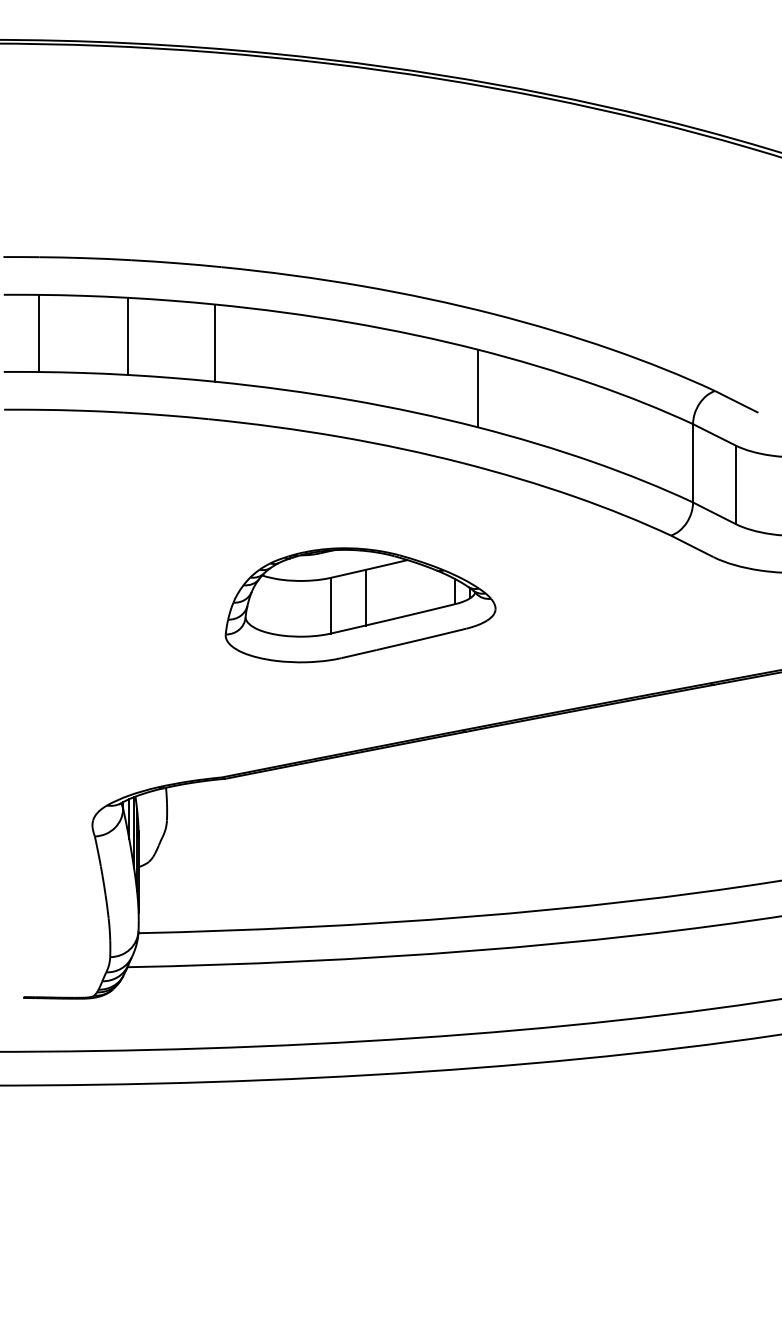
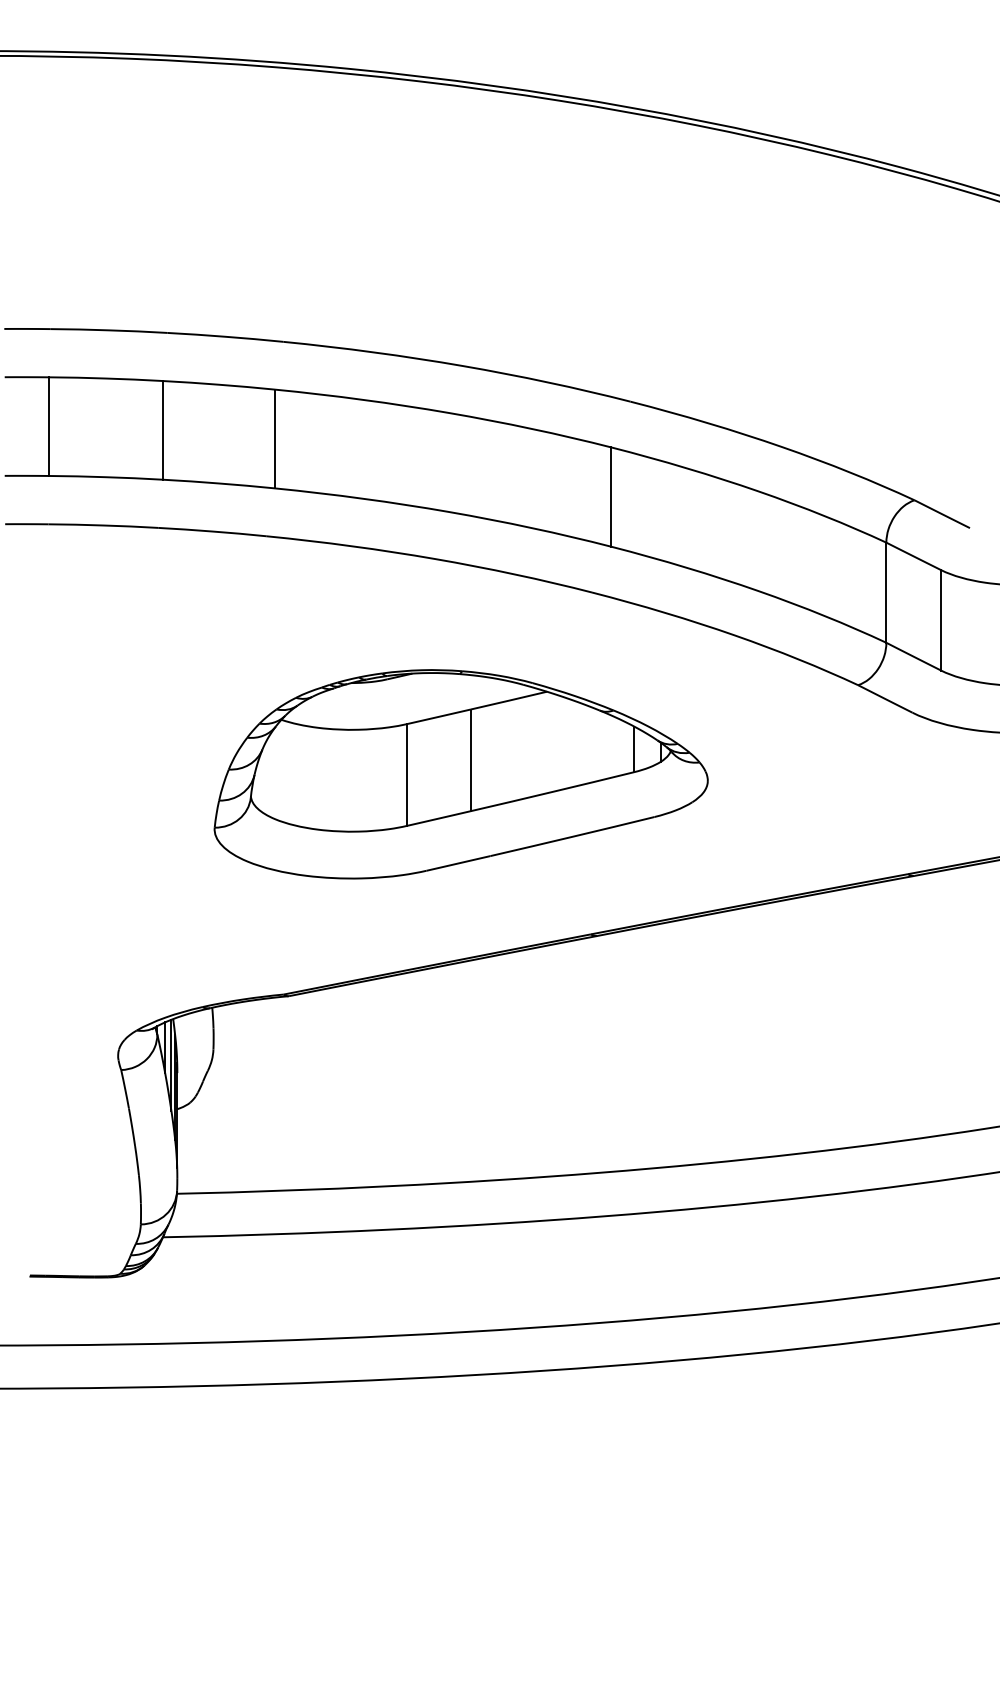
part: (360, 605) -> (460, 774), size x1.43

